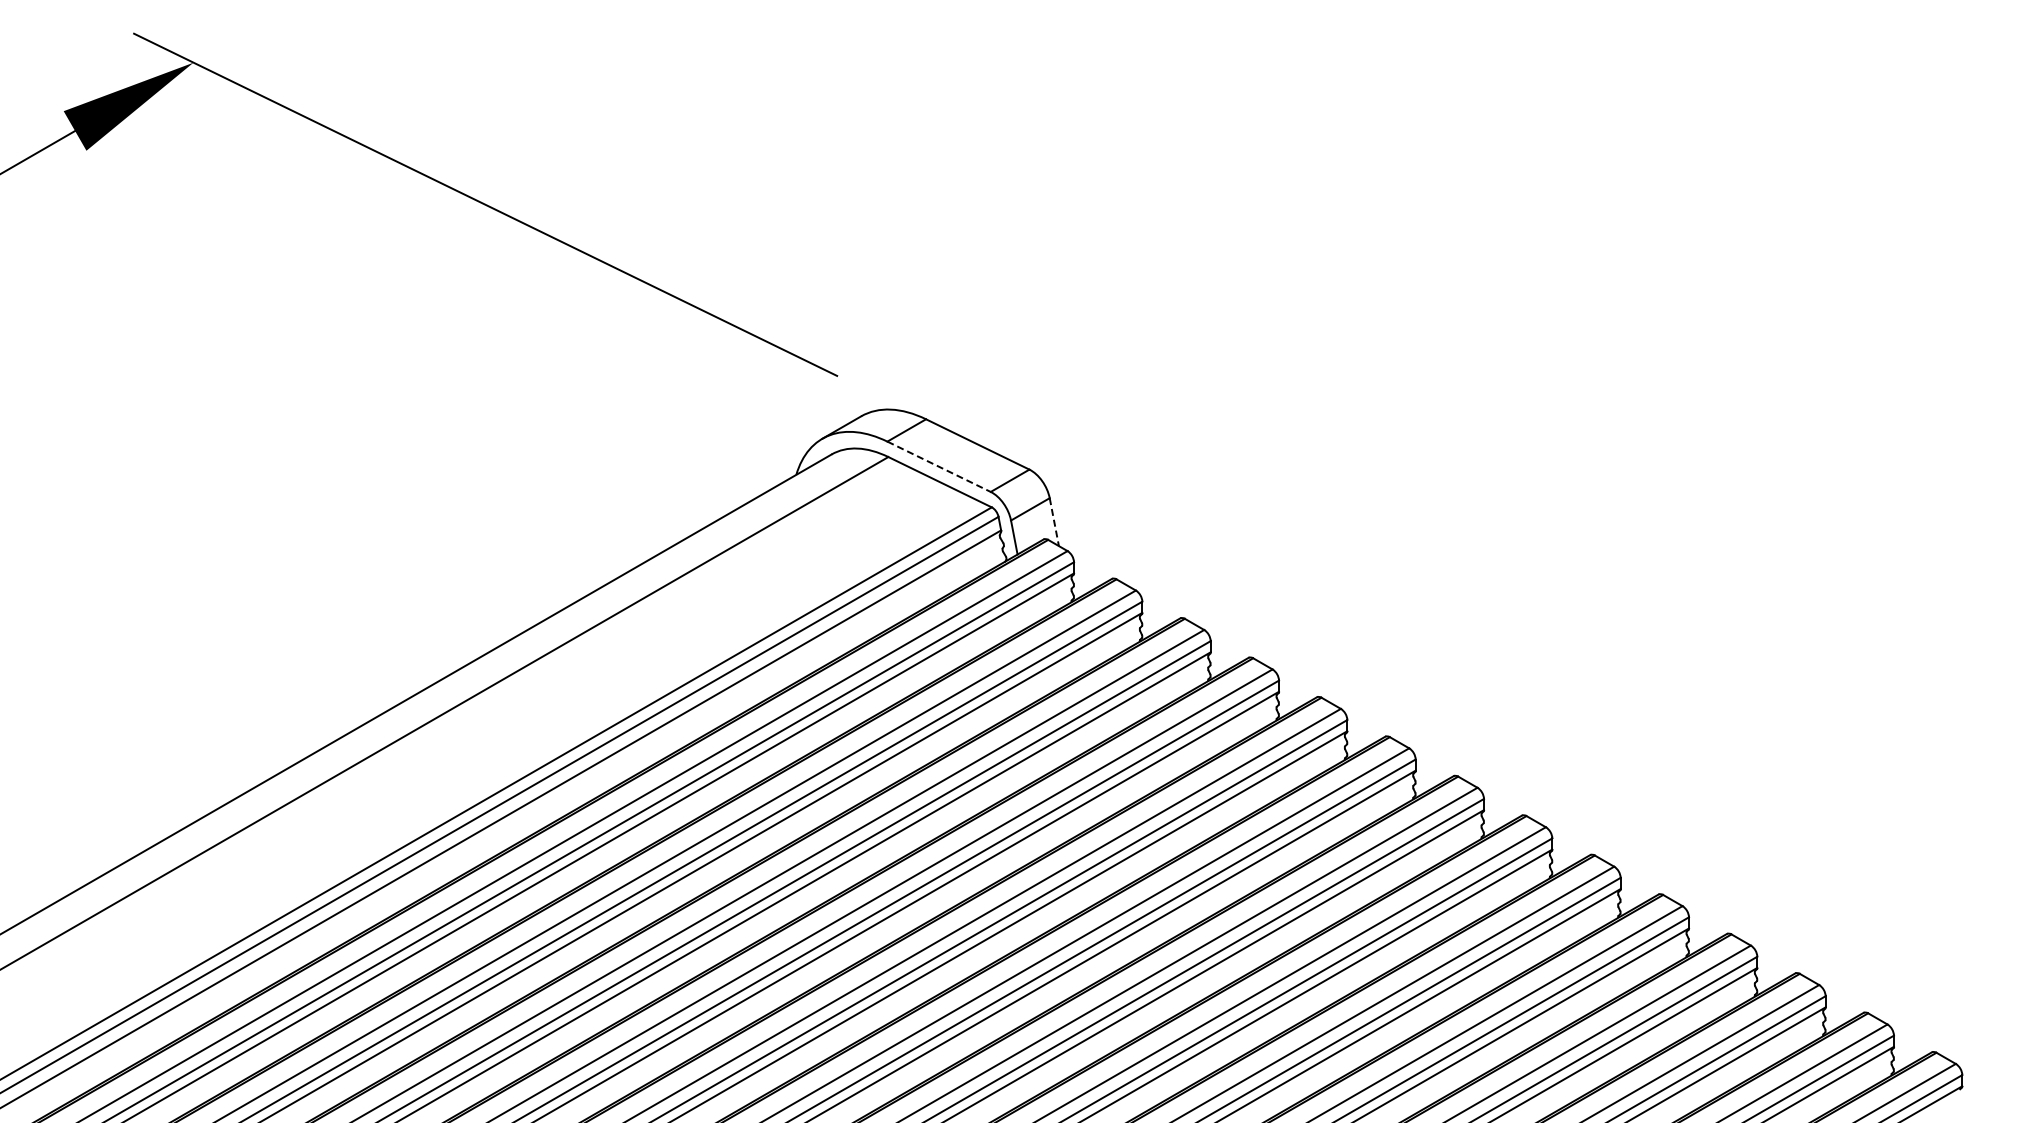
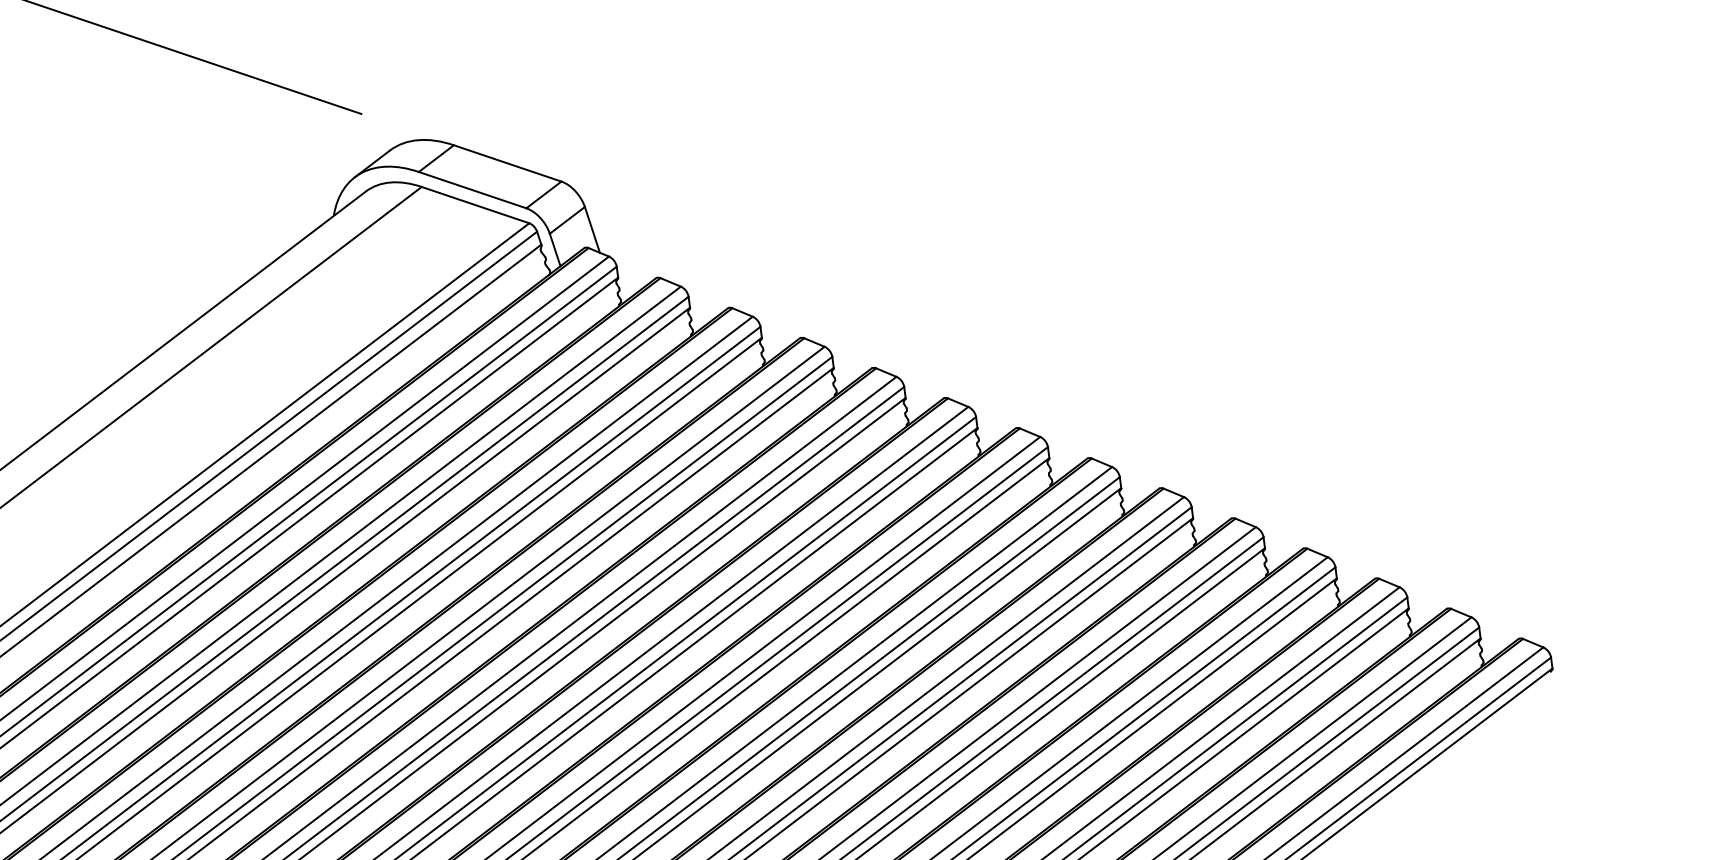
line: (939, 467) -> (473, 190), dashed -> solid
line: (1054, 522) -> (592, 230), dashed -> solid

